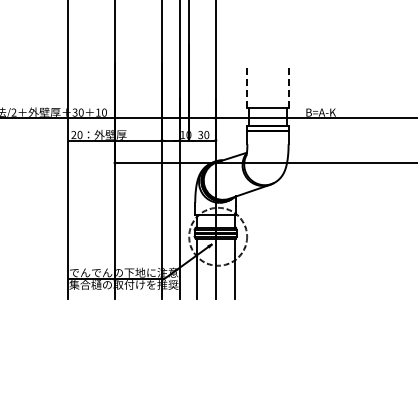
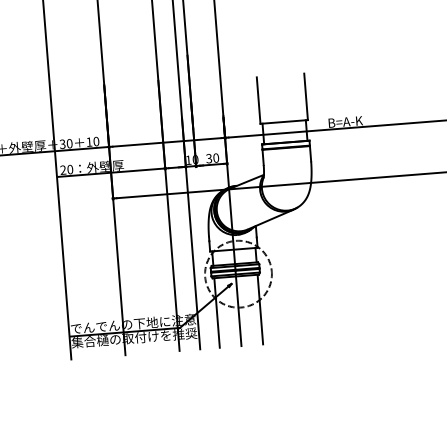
line: (247, 87) -> (258, 99), dashed -> solid
line: (288, 87) -> (305, 96), dashed -> solid

